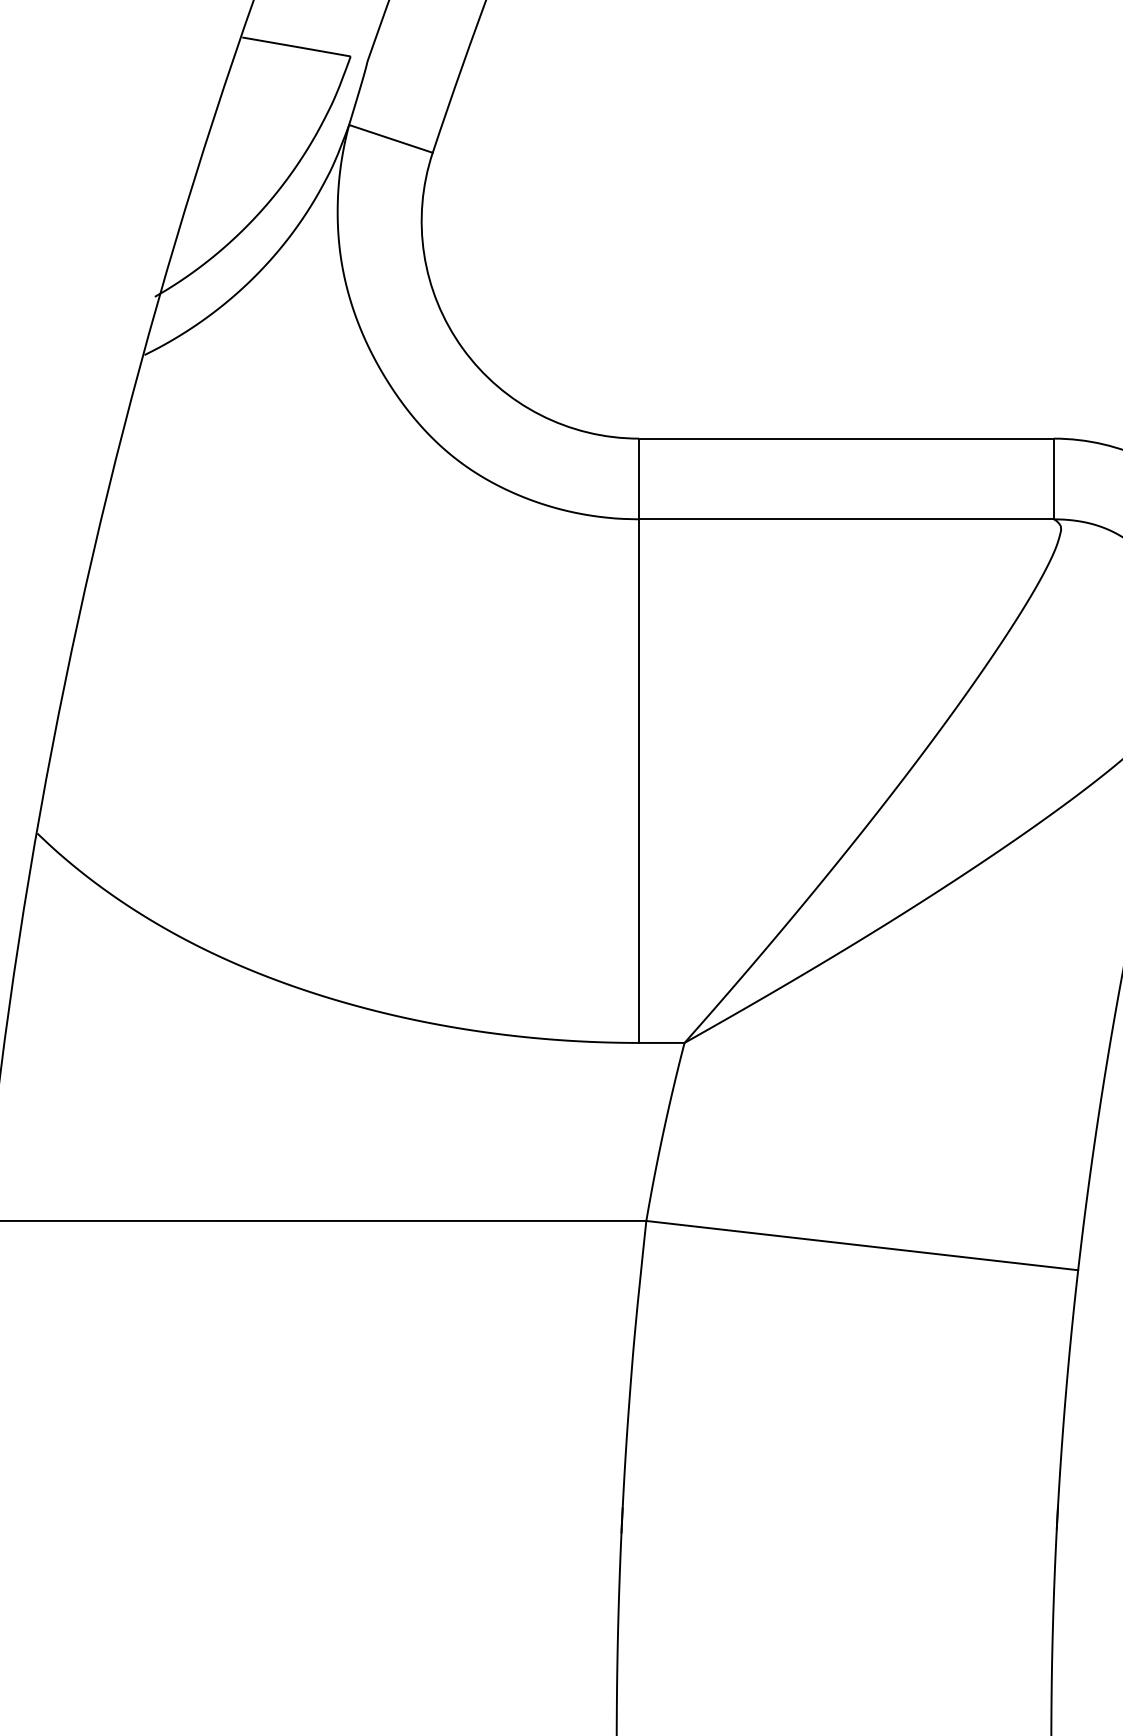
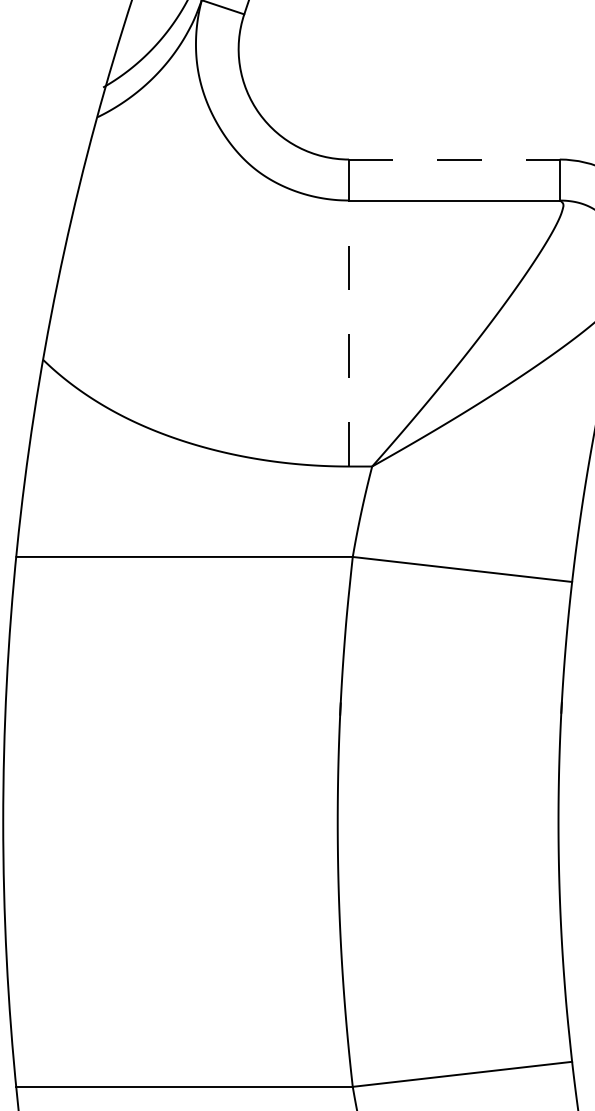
line: (846, 438) -> (454, 159), solid -> dashed
line: (639, 781) -> (349, 333), solid -> dashed

